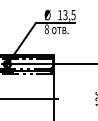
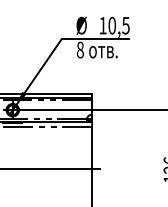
text: (65, 15) -> (112, 26), 13,5 -> 10,5

